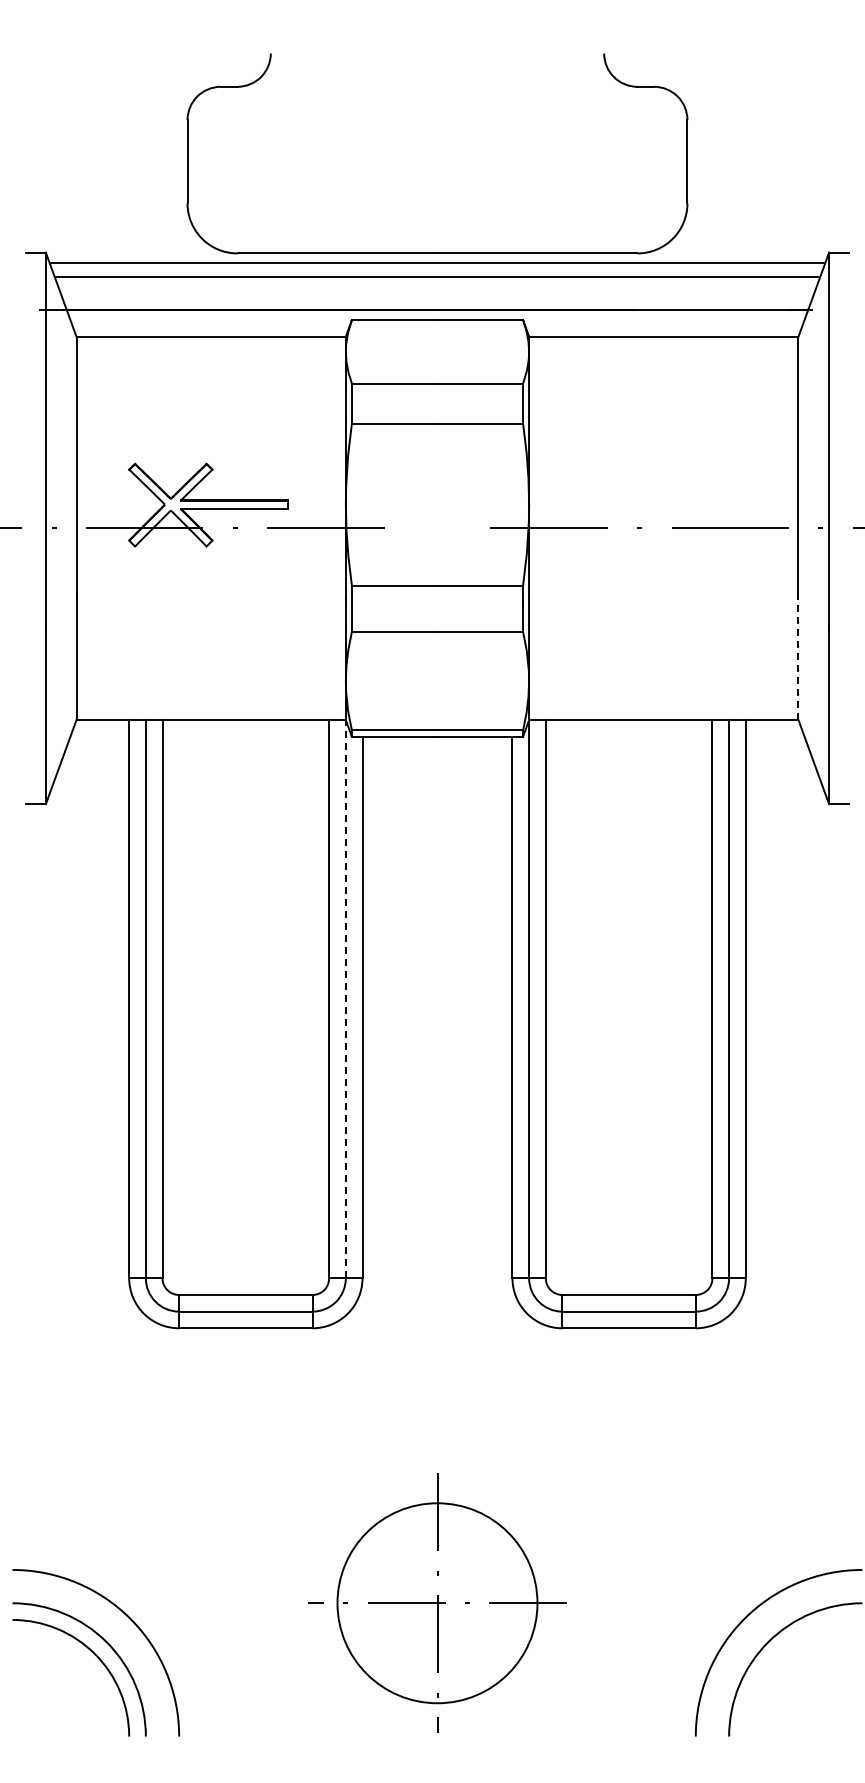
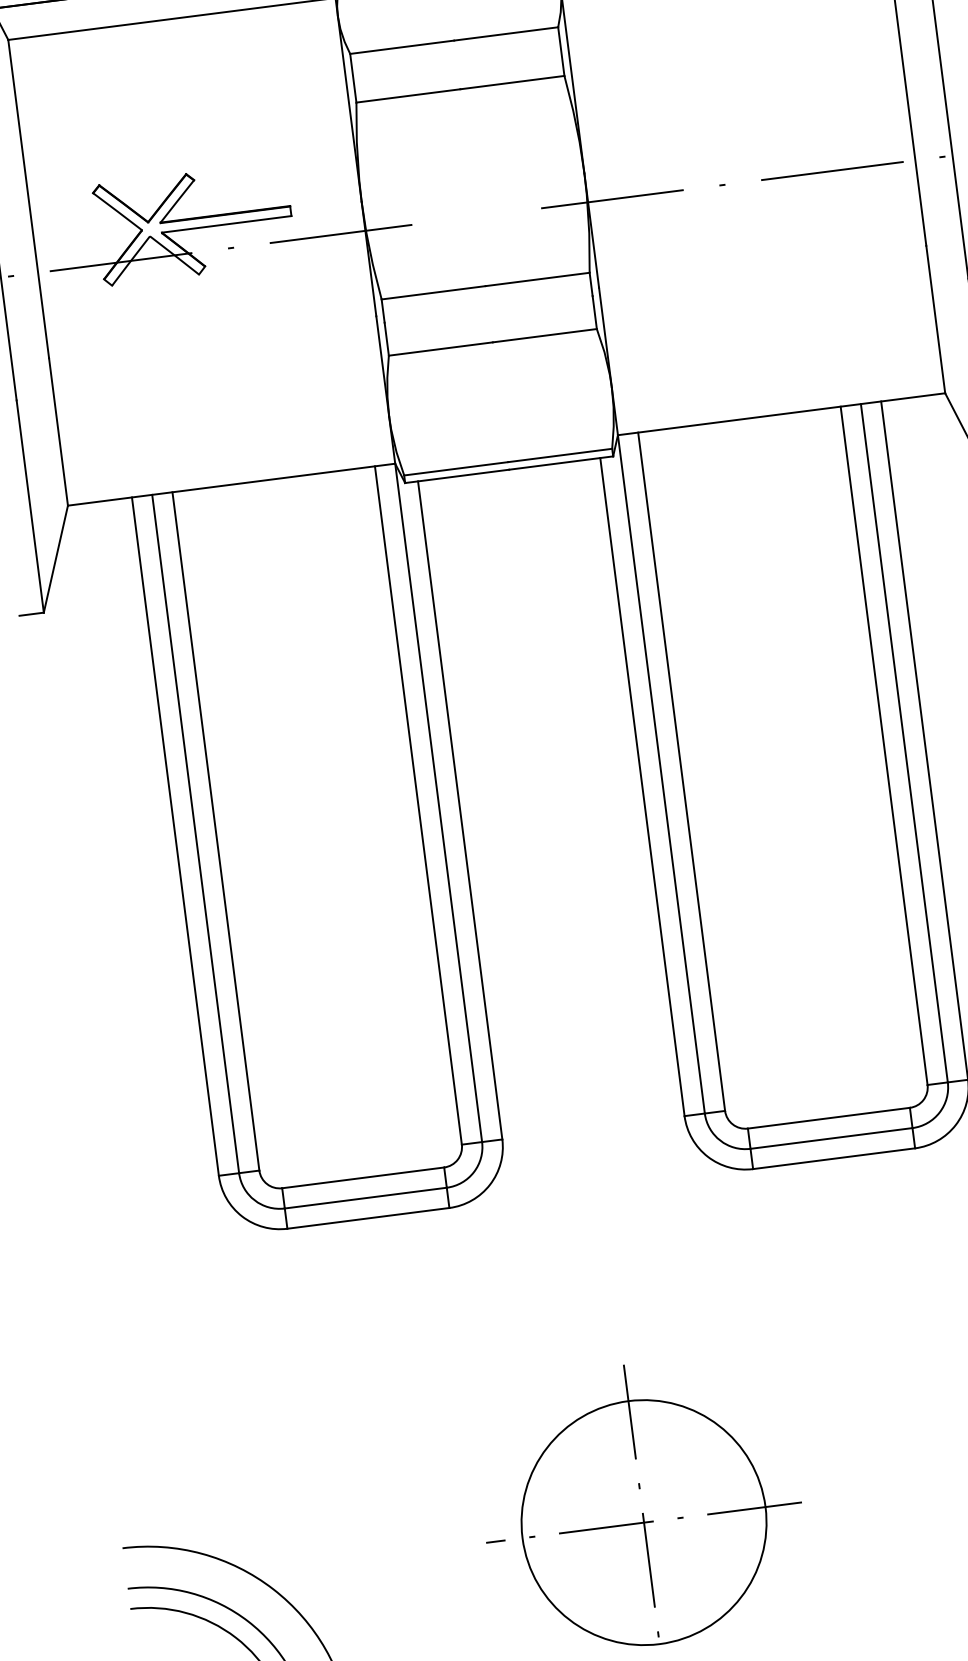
line: (798, 659) -> (935, 319), dashed -> solid
line: (345, 998) -> (438, 802), dashed -> solid

